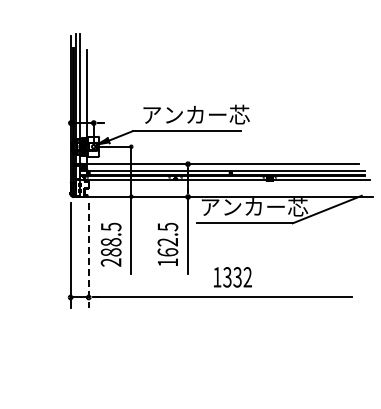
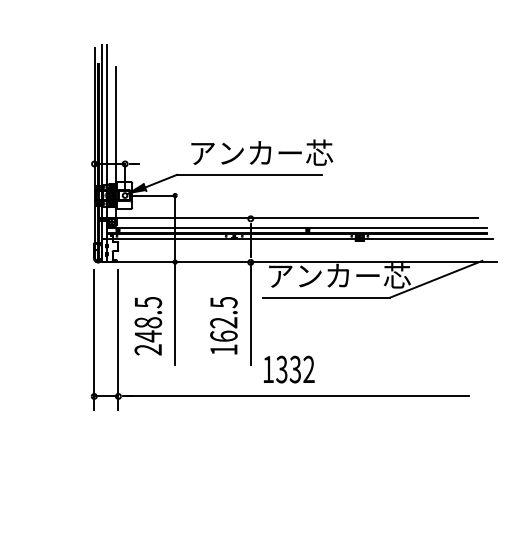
text: (110, 251) -> (147, 335), 288.5 -> 248.5
line: (88, 255) -> (118, 340), dashed -> solid
text: (232, 277) -> (288, 369), moved

